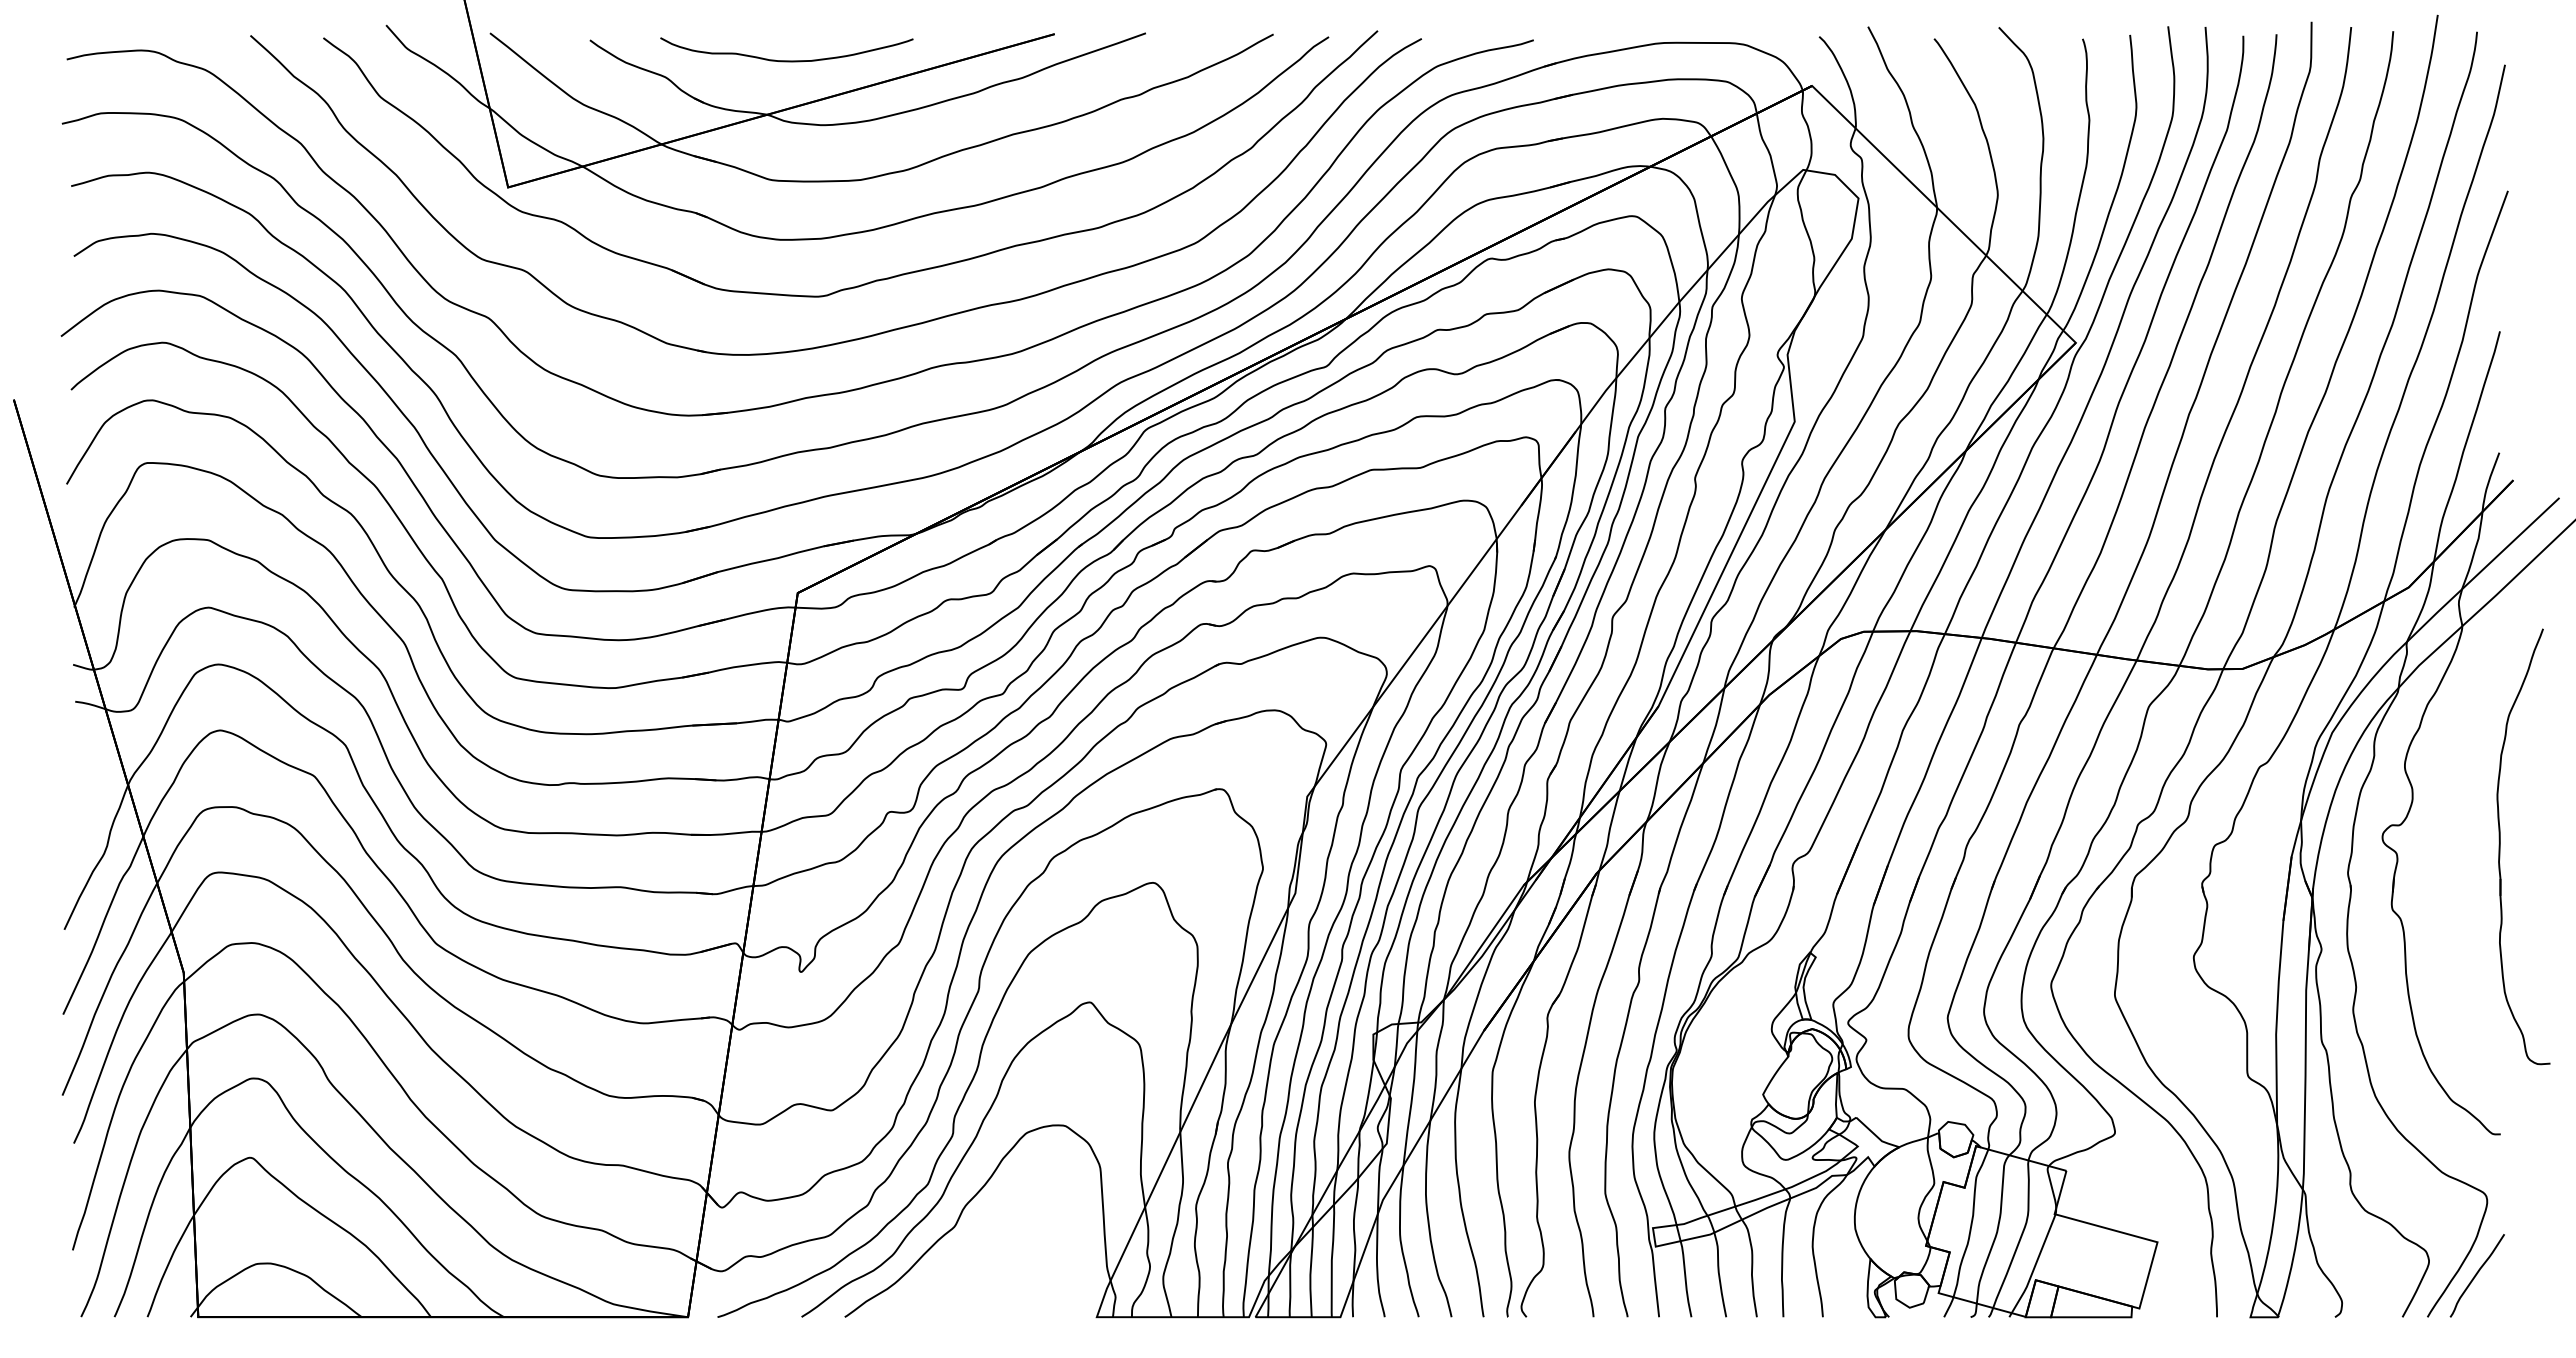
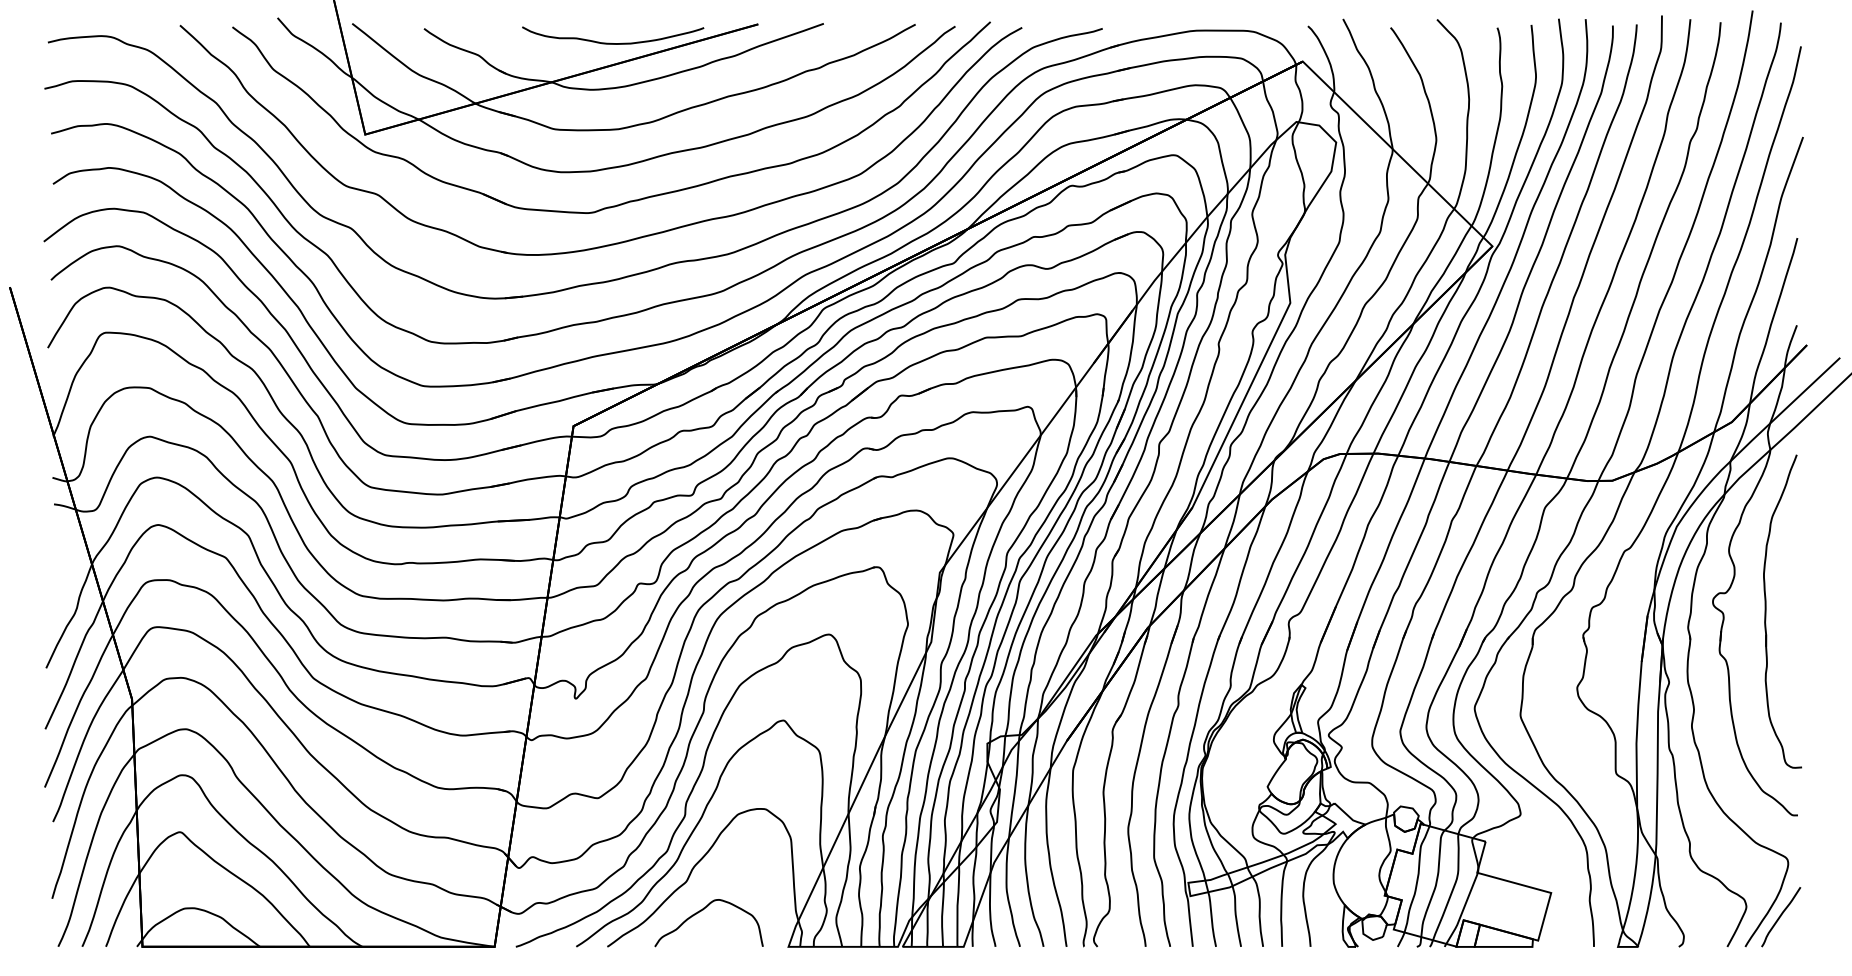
curve: (786, 60) -> (612, 43), moved
part: (2500, 846) -> (1766, 611), moved
curve: (974, 1268) -> (700, 911), added

